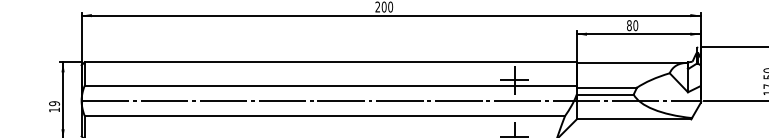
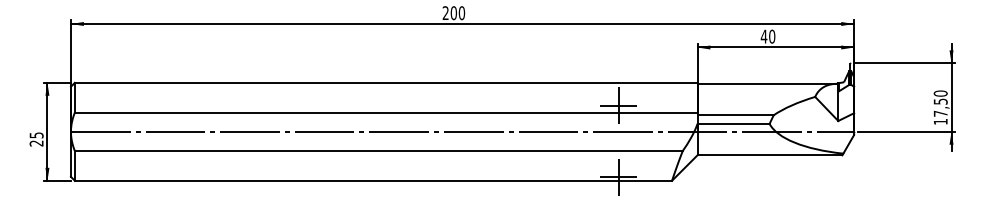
text: (628, 25) -> (763, 36), 80 -> 40
text: (54, 106) -> (36, 139), 19 -> 25

